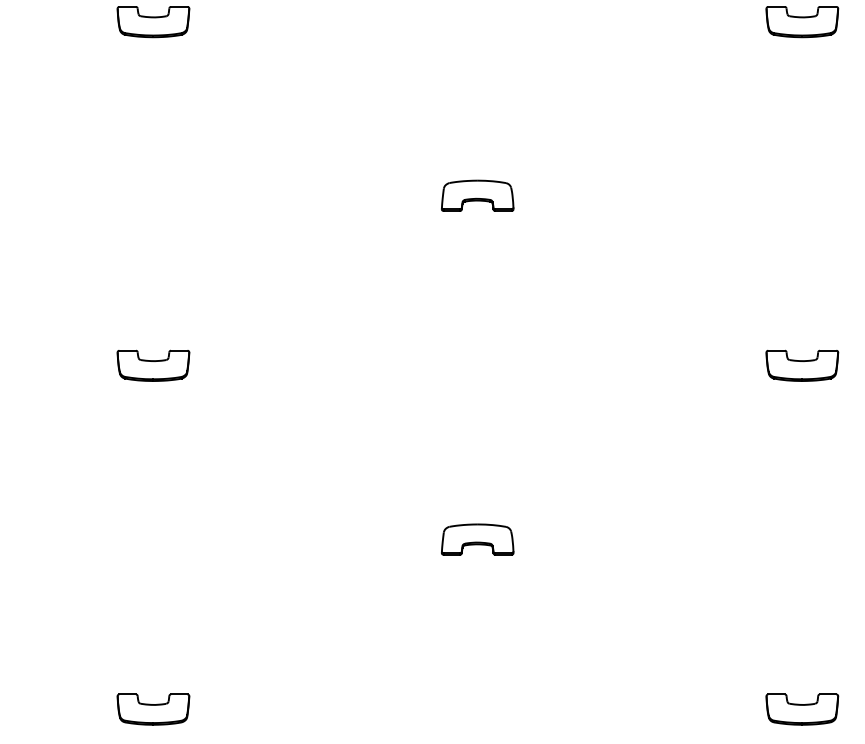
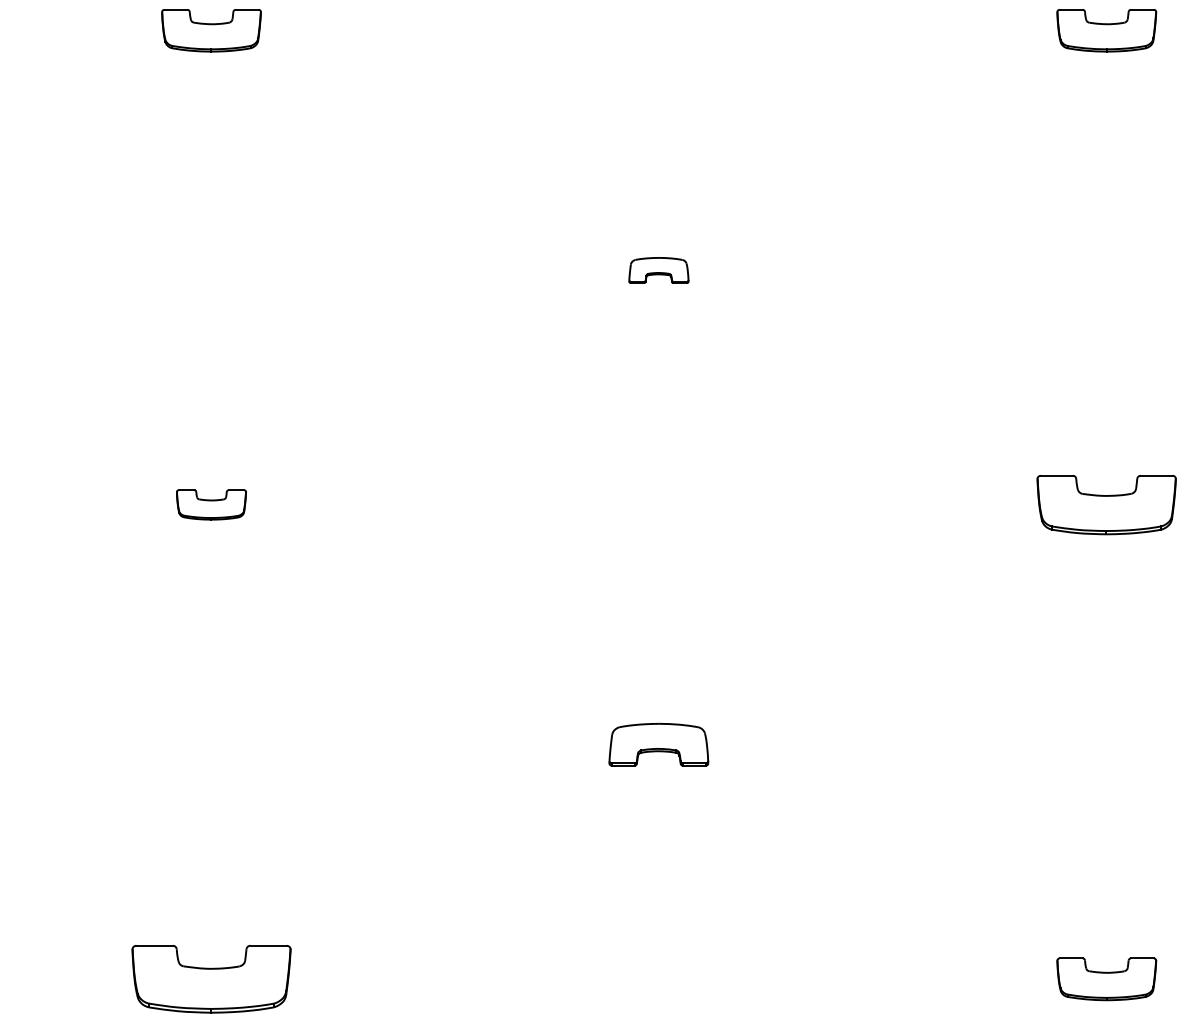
part: (477, 195) -> (658, 270), size x0.6
part: (153, 365) -> (211, 504), size x0.7
part: (802, 365) -> (1106, 504), size x1.4
part: (153, 709) -> (211, 979), size x1.6

